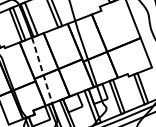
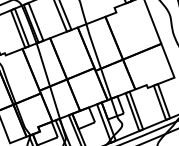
line: (42, 70) -> (48, 80), dashed -> solid

